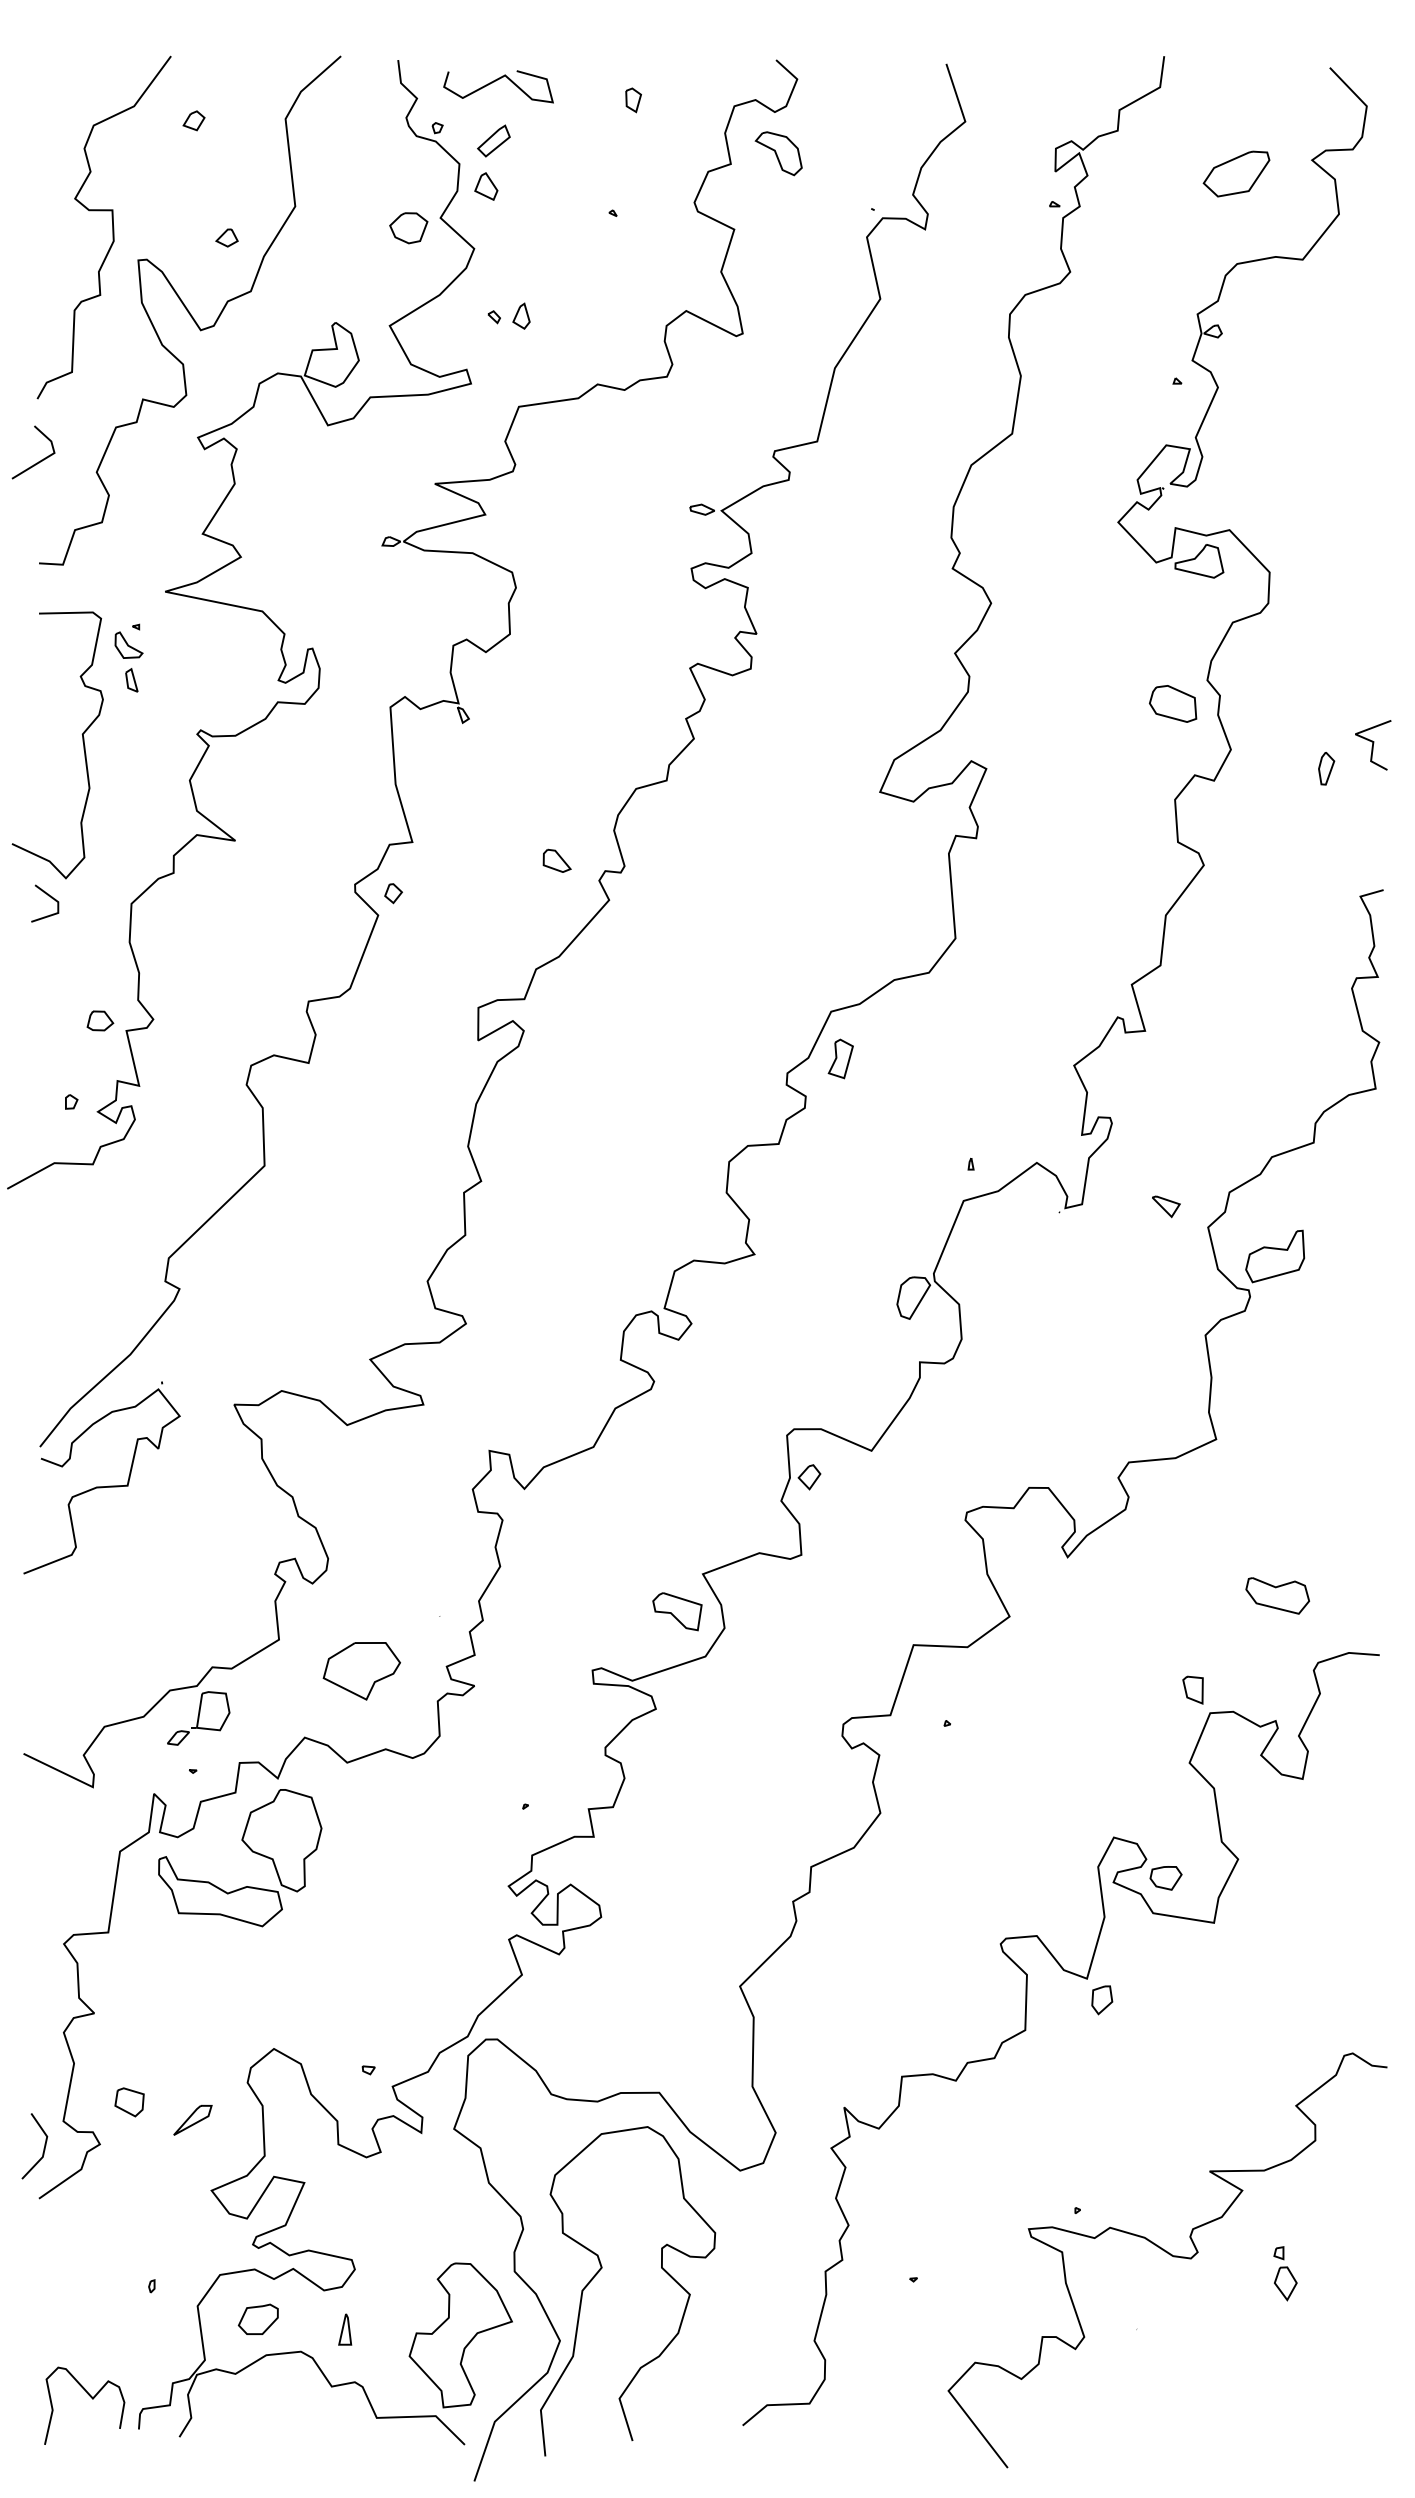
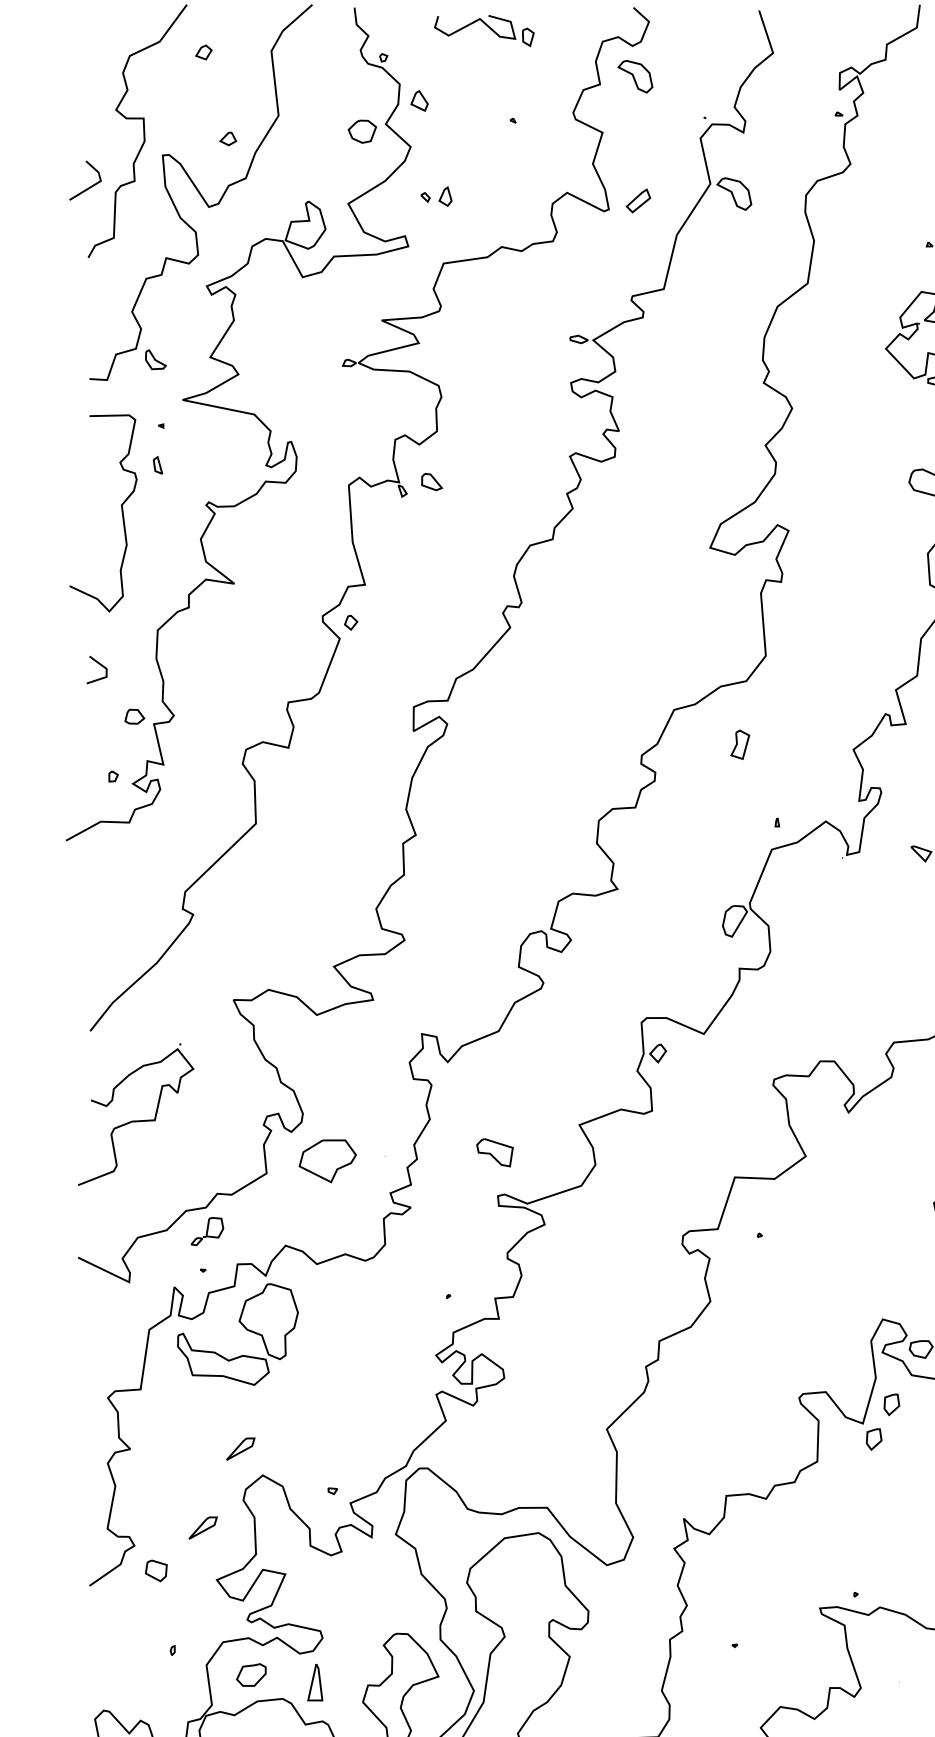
curve: (496, 81) -> (473, 23), moved
part: (493, 140) -> (638, 200), moved
part: (912, 312) -> (734, 193), added
line: (38, 461) -> (89, 187), moved
part: (128, 644) -> (155, 359), moved
part: (556, 860) -> (431, 481), moved
line: (48, 896) -> (99, 664), moved
part: (840, 1058) -> (740, 744), moved
part: (101, 1486) -> (135, 1120), moved
part: (677, 1611) -> (495, 1152), moved
part: (361, 1671) -> (327, 1161), moved
part: (198, 1718) -> (207, 1231), size x0.7
part: (1126, 1953) -> (892, 1404), added
part: (243, 2012) -> (240, 1448), added
part: (129, 2102) -> (156, 1571), moved
line: (43, 2148) -> (92, 1548), removed
part: (345, 2329) -> (315, 1682), size x1.6

